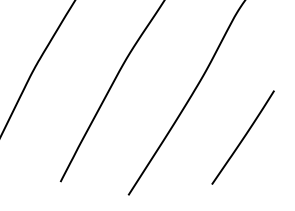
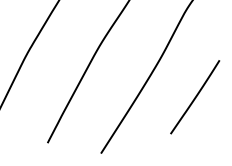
line: (243, 137) -> (195, 97), moved

